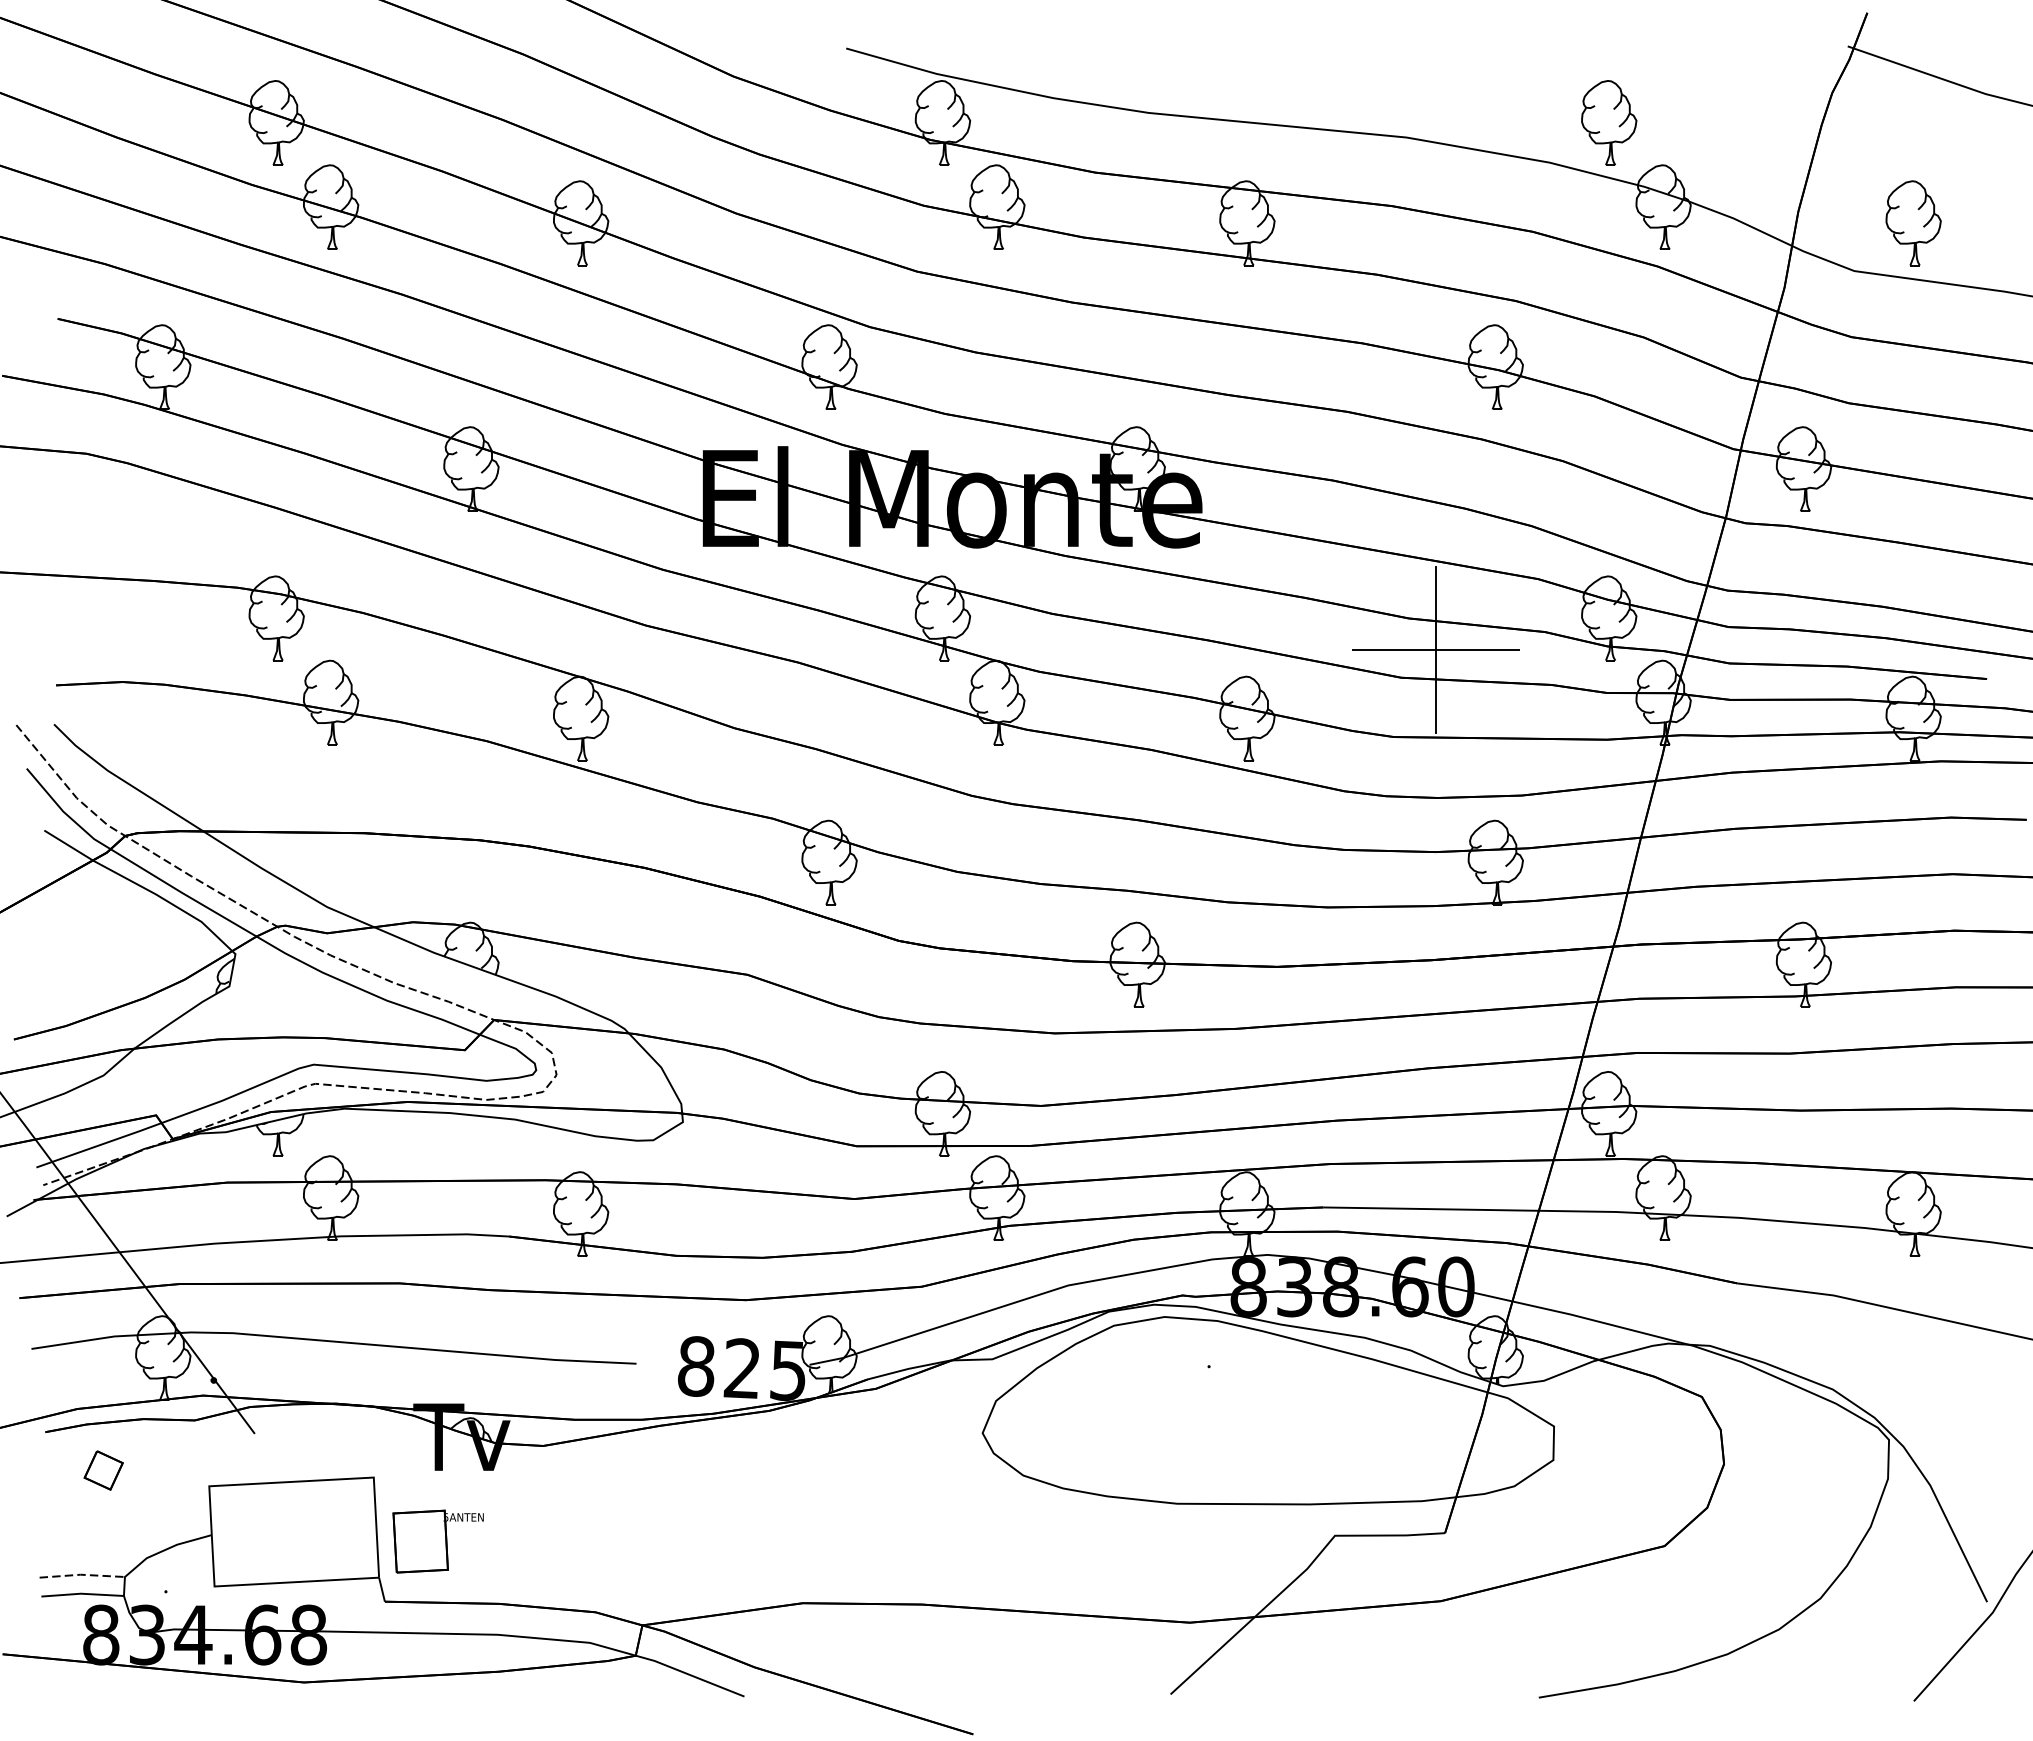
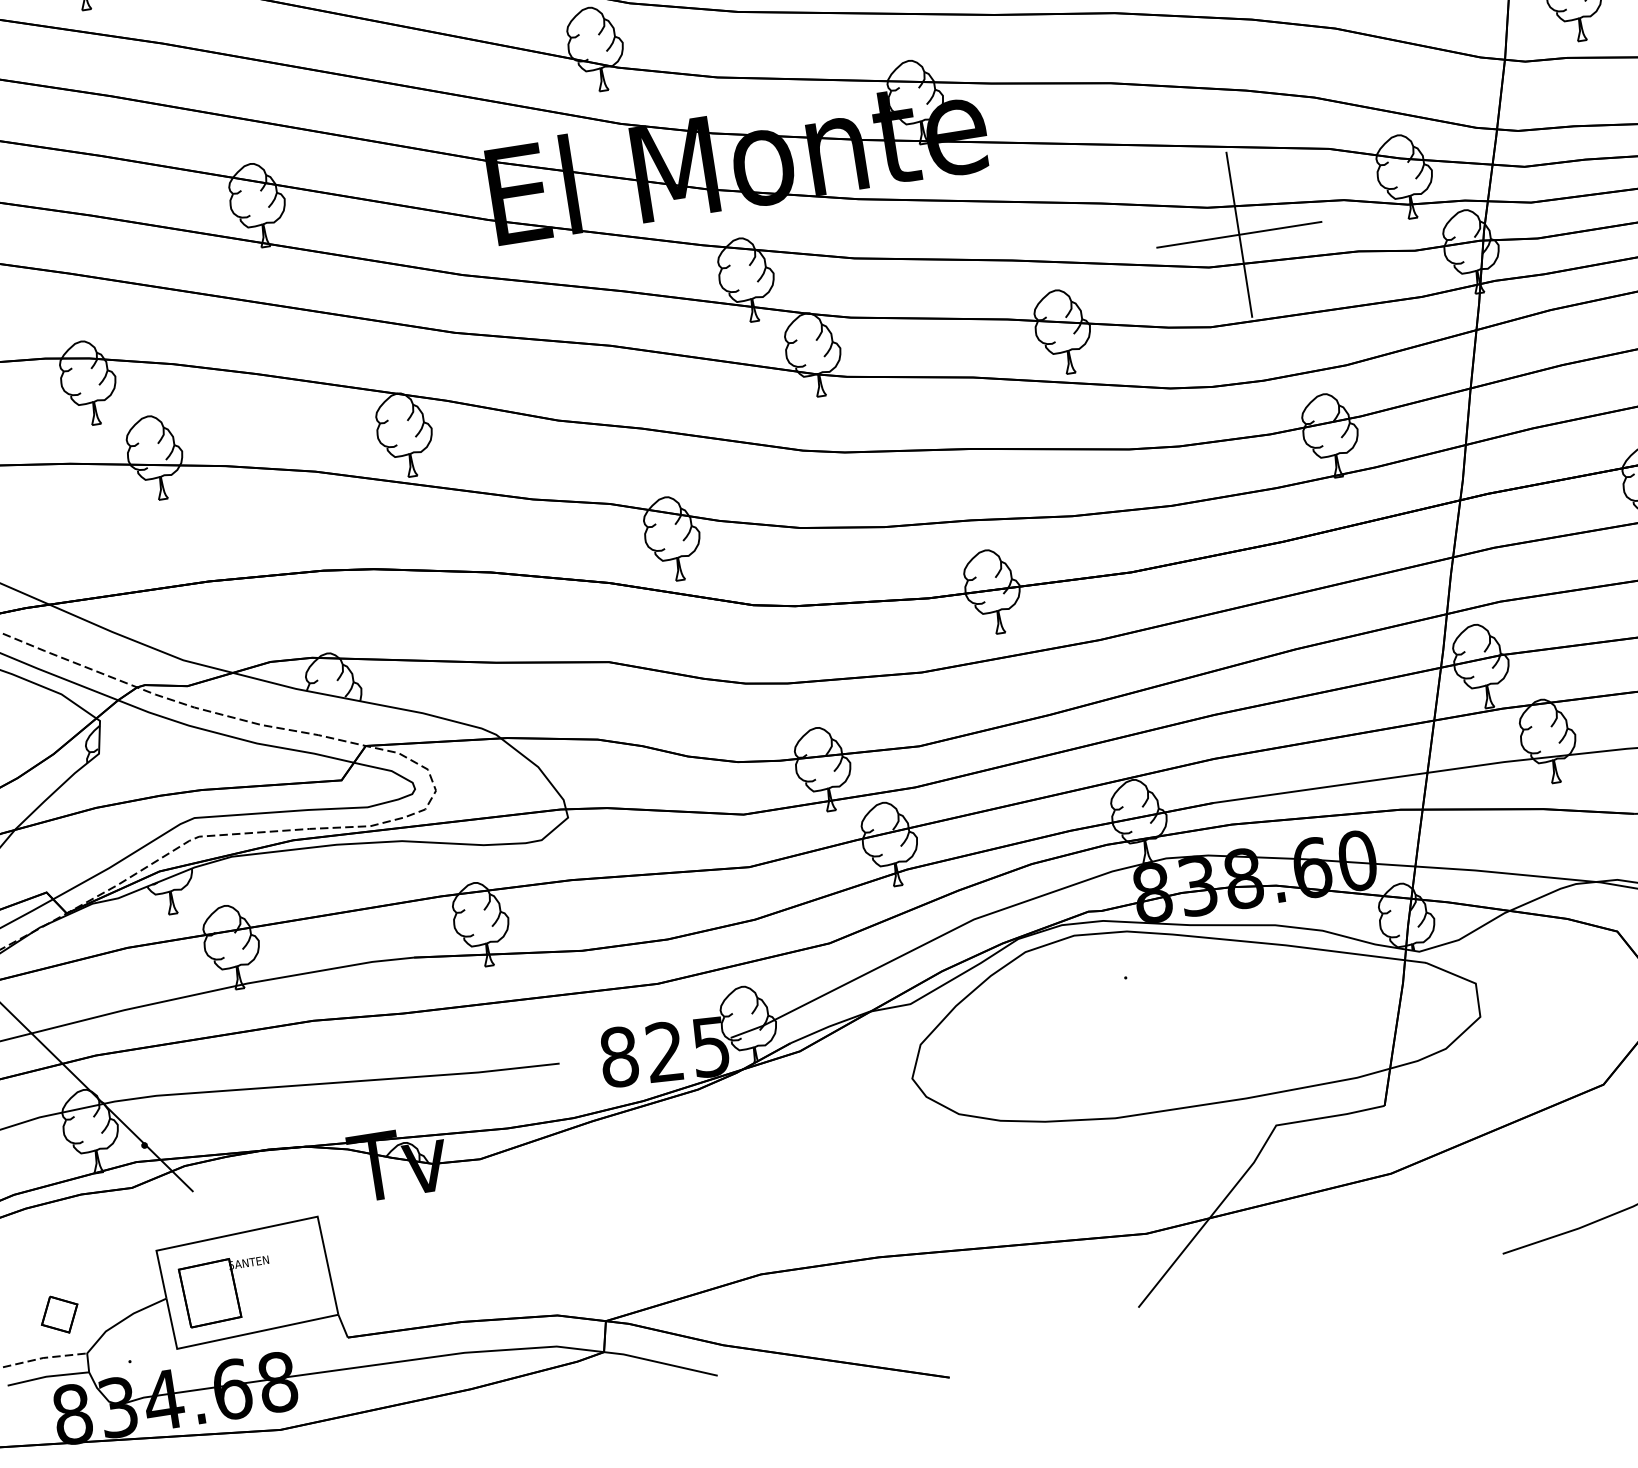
part: (103, 1470) -> (59, 1314), moved
part: (437, 1541) -> (226, 1290), moved

